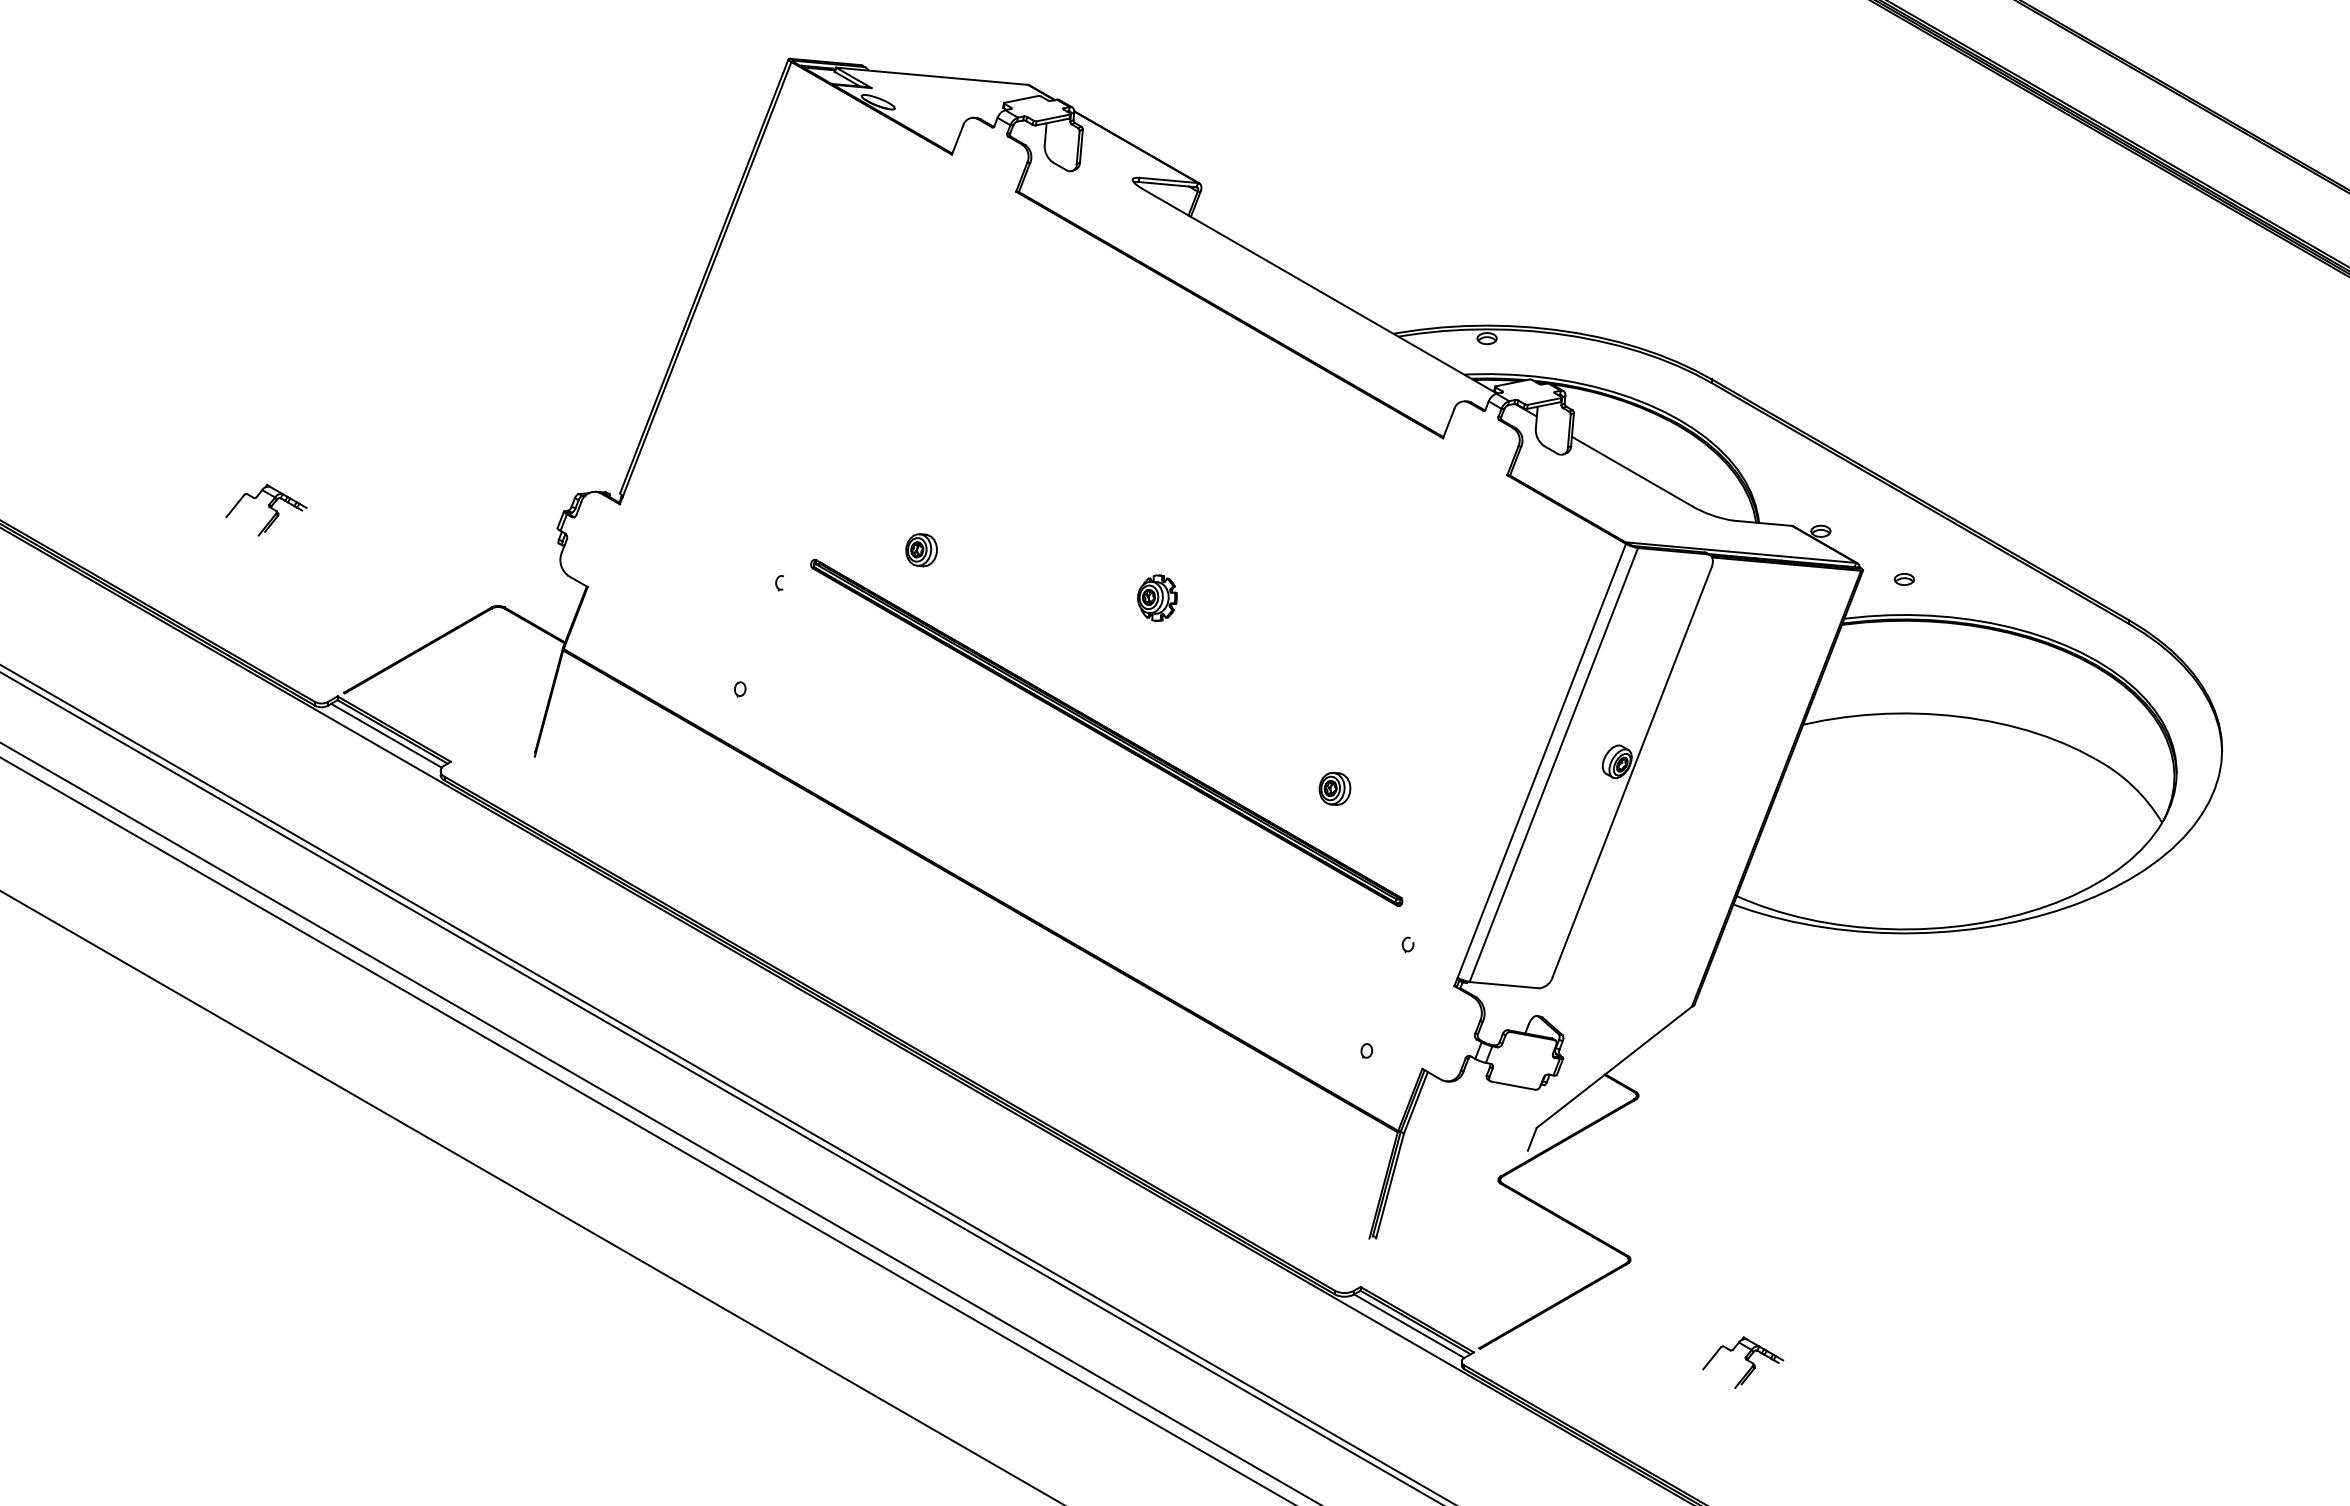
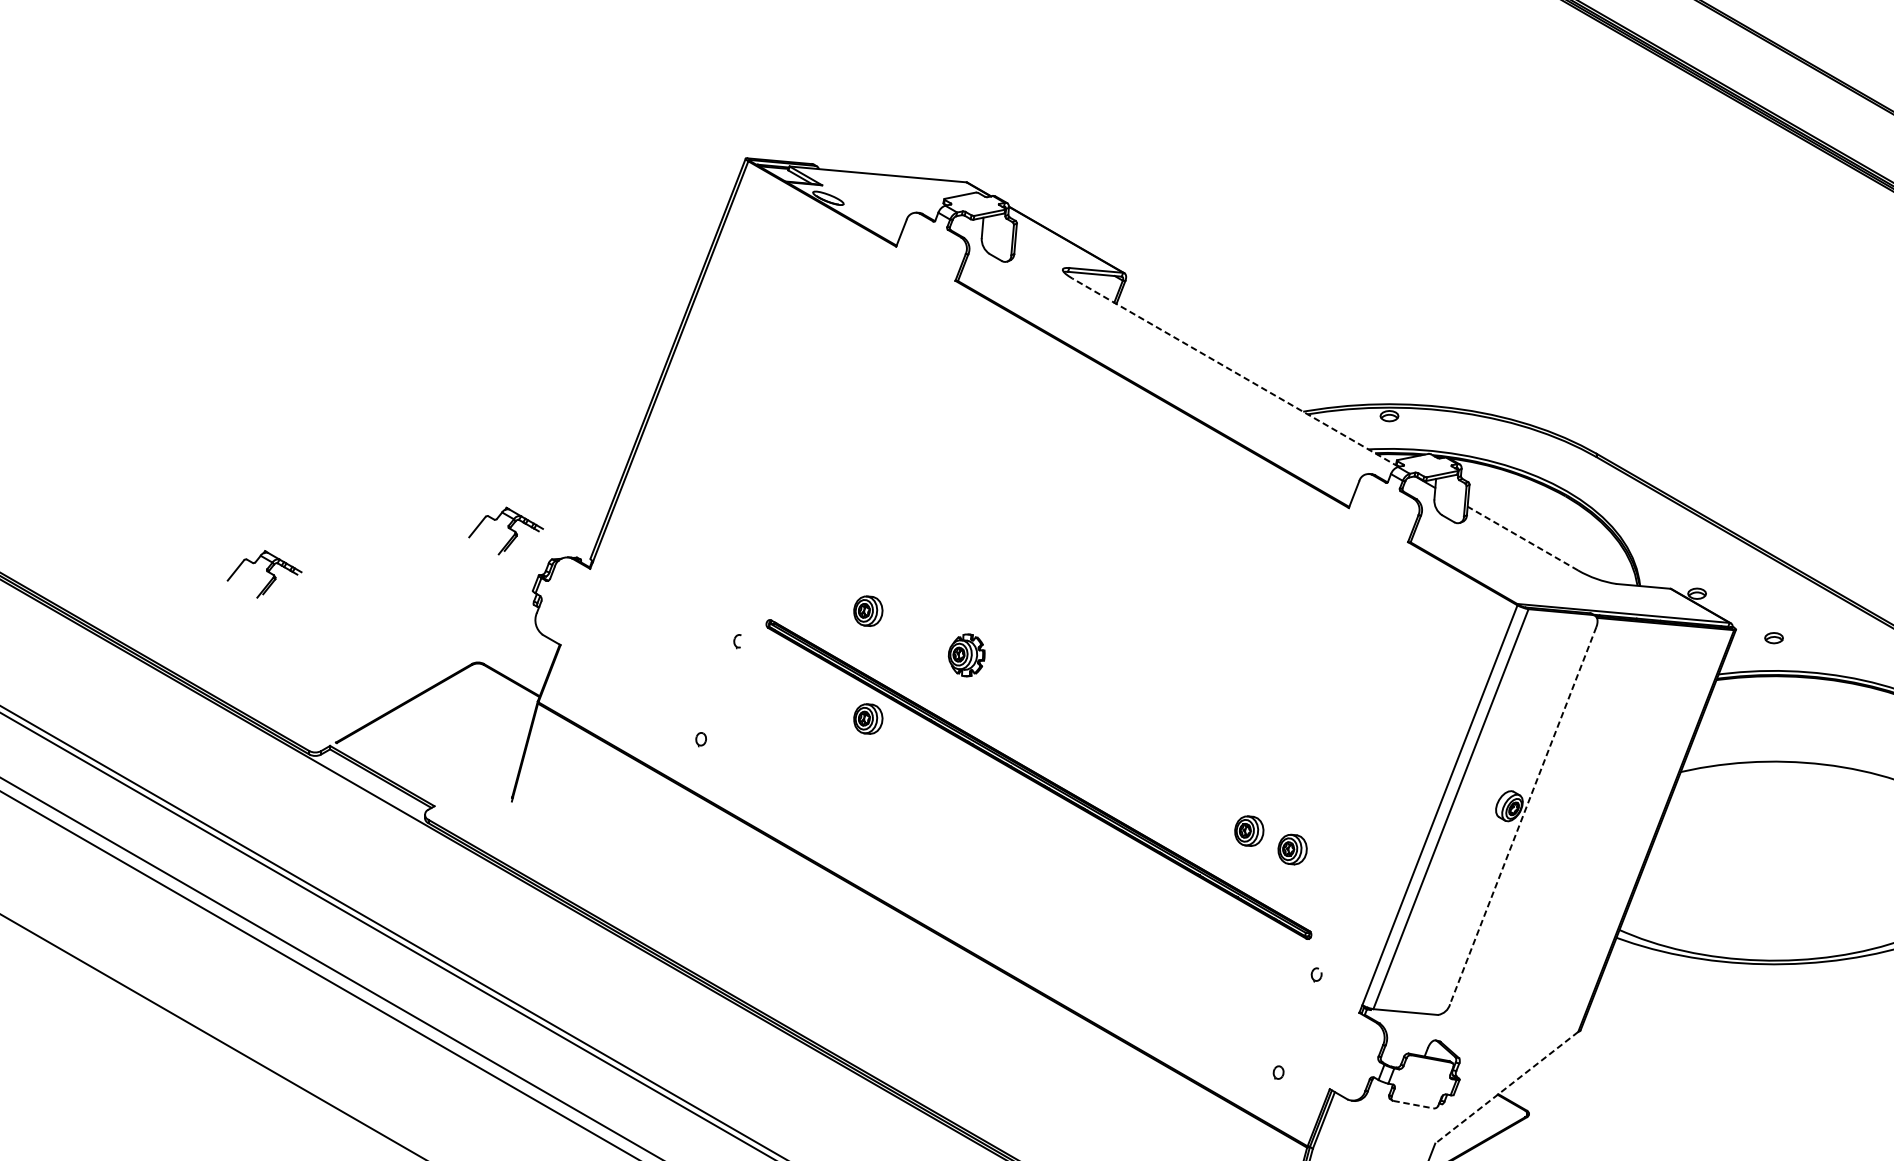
line: (1319, 291) -> (1235, 372), solid -> dashed
part: (528, 463) -> (506, 531), added
line: (1631, 471) -> (1522, 538), solid -> dashed
part: (1157, 597) -> (966, 654), moved
part: (921, 667) -> (868, 719), added
line: (386, 735) -> (375, 781), removed
line: (1632, 772) -> (1523, 816), solid -> dashed
part: (1381, 808) -> (1292, 849), added
line: (1613, 1067) -> (1505, 1087), solid -> dashed
line: (1513, 1085) -> (1413, 1104), solid -> dashed

